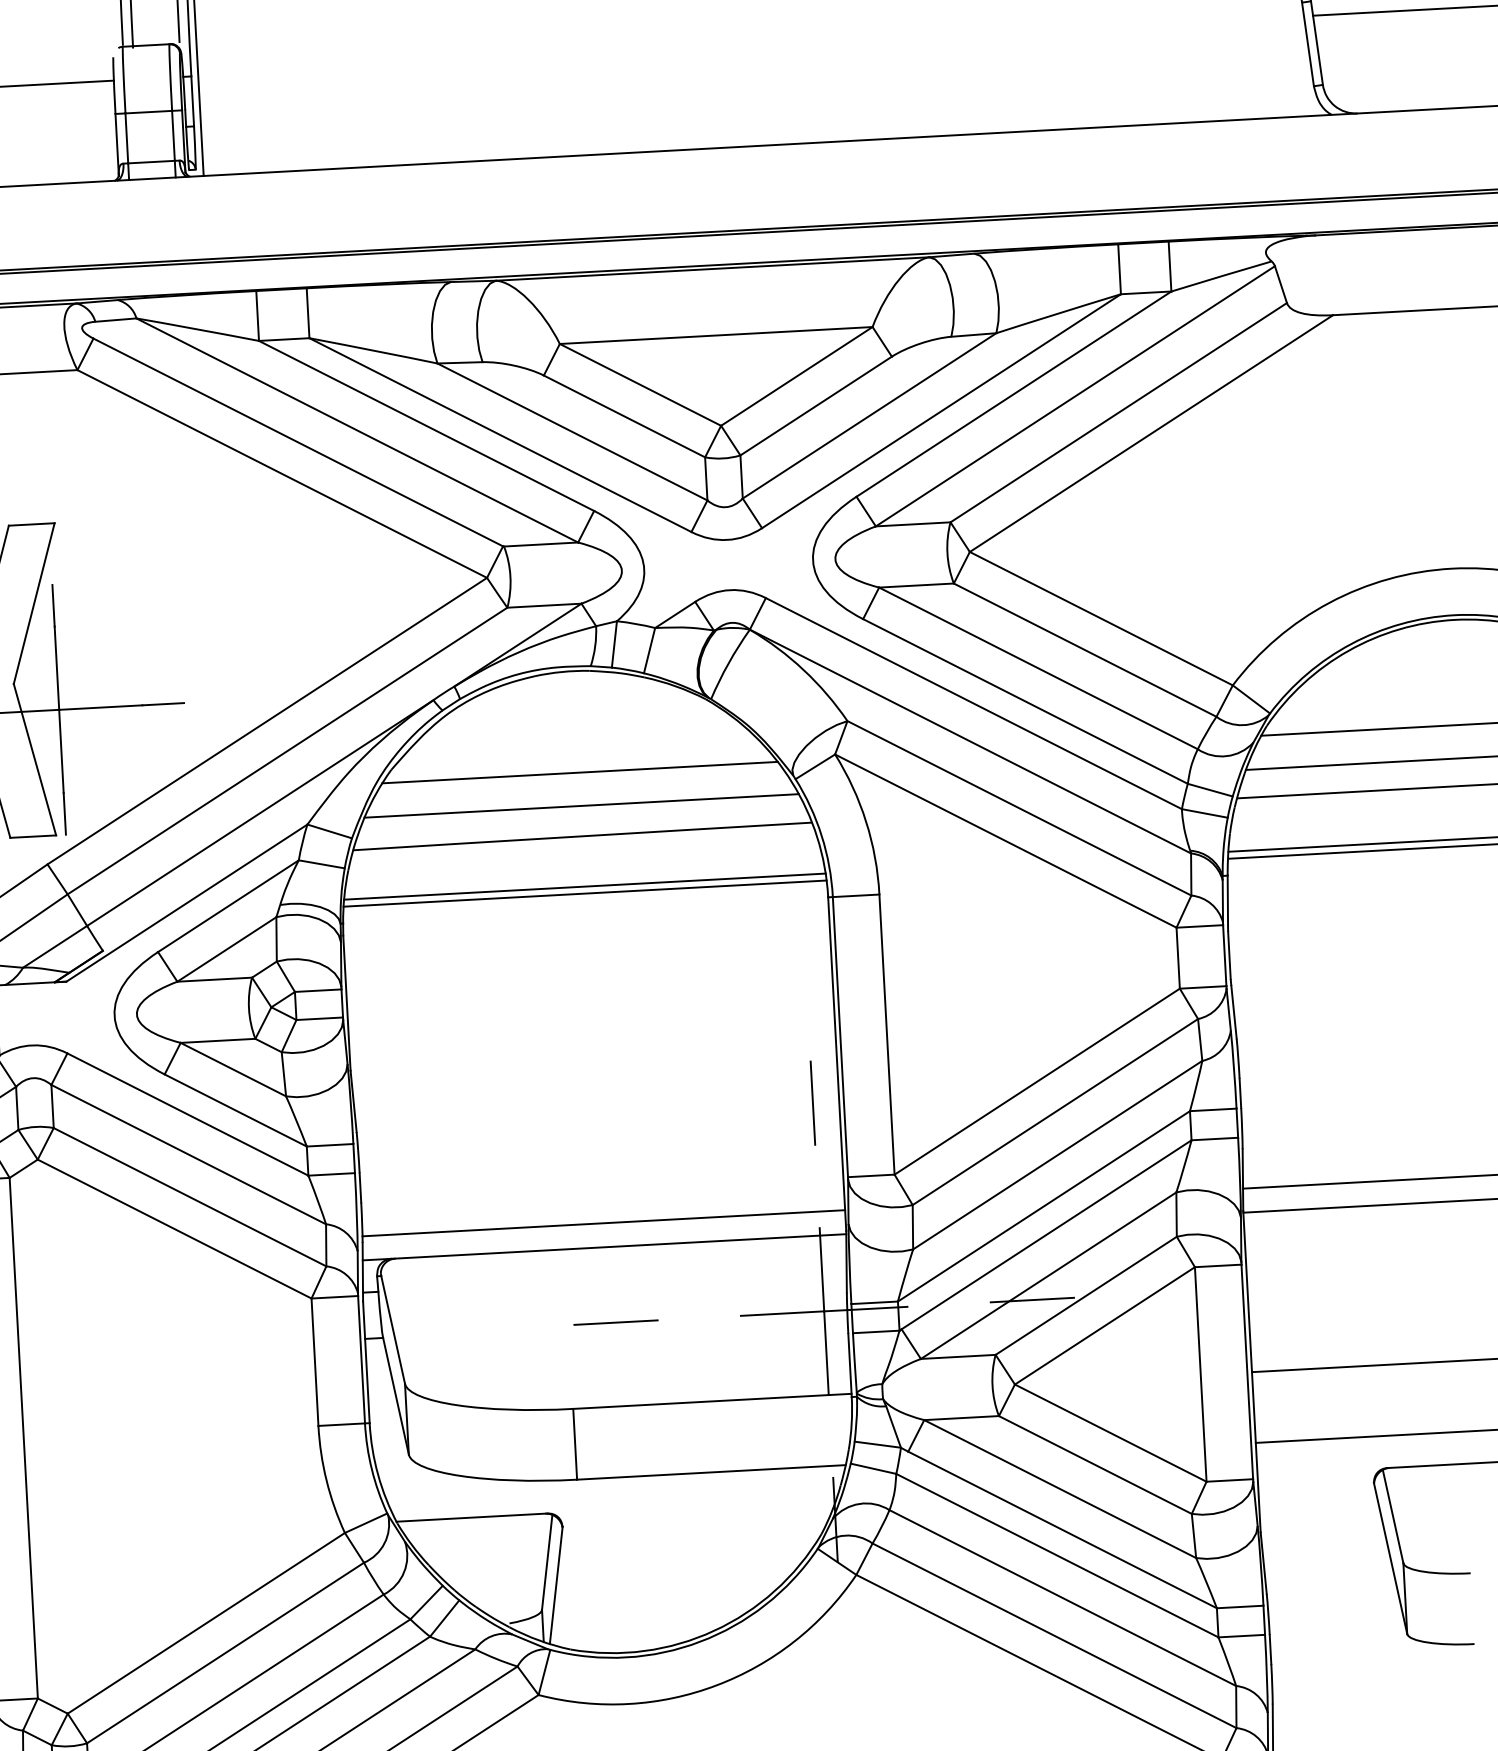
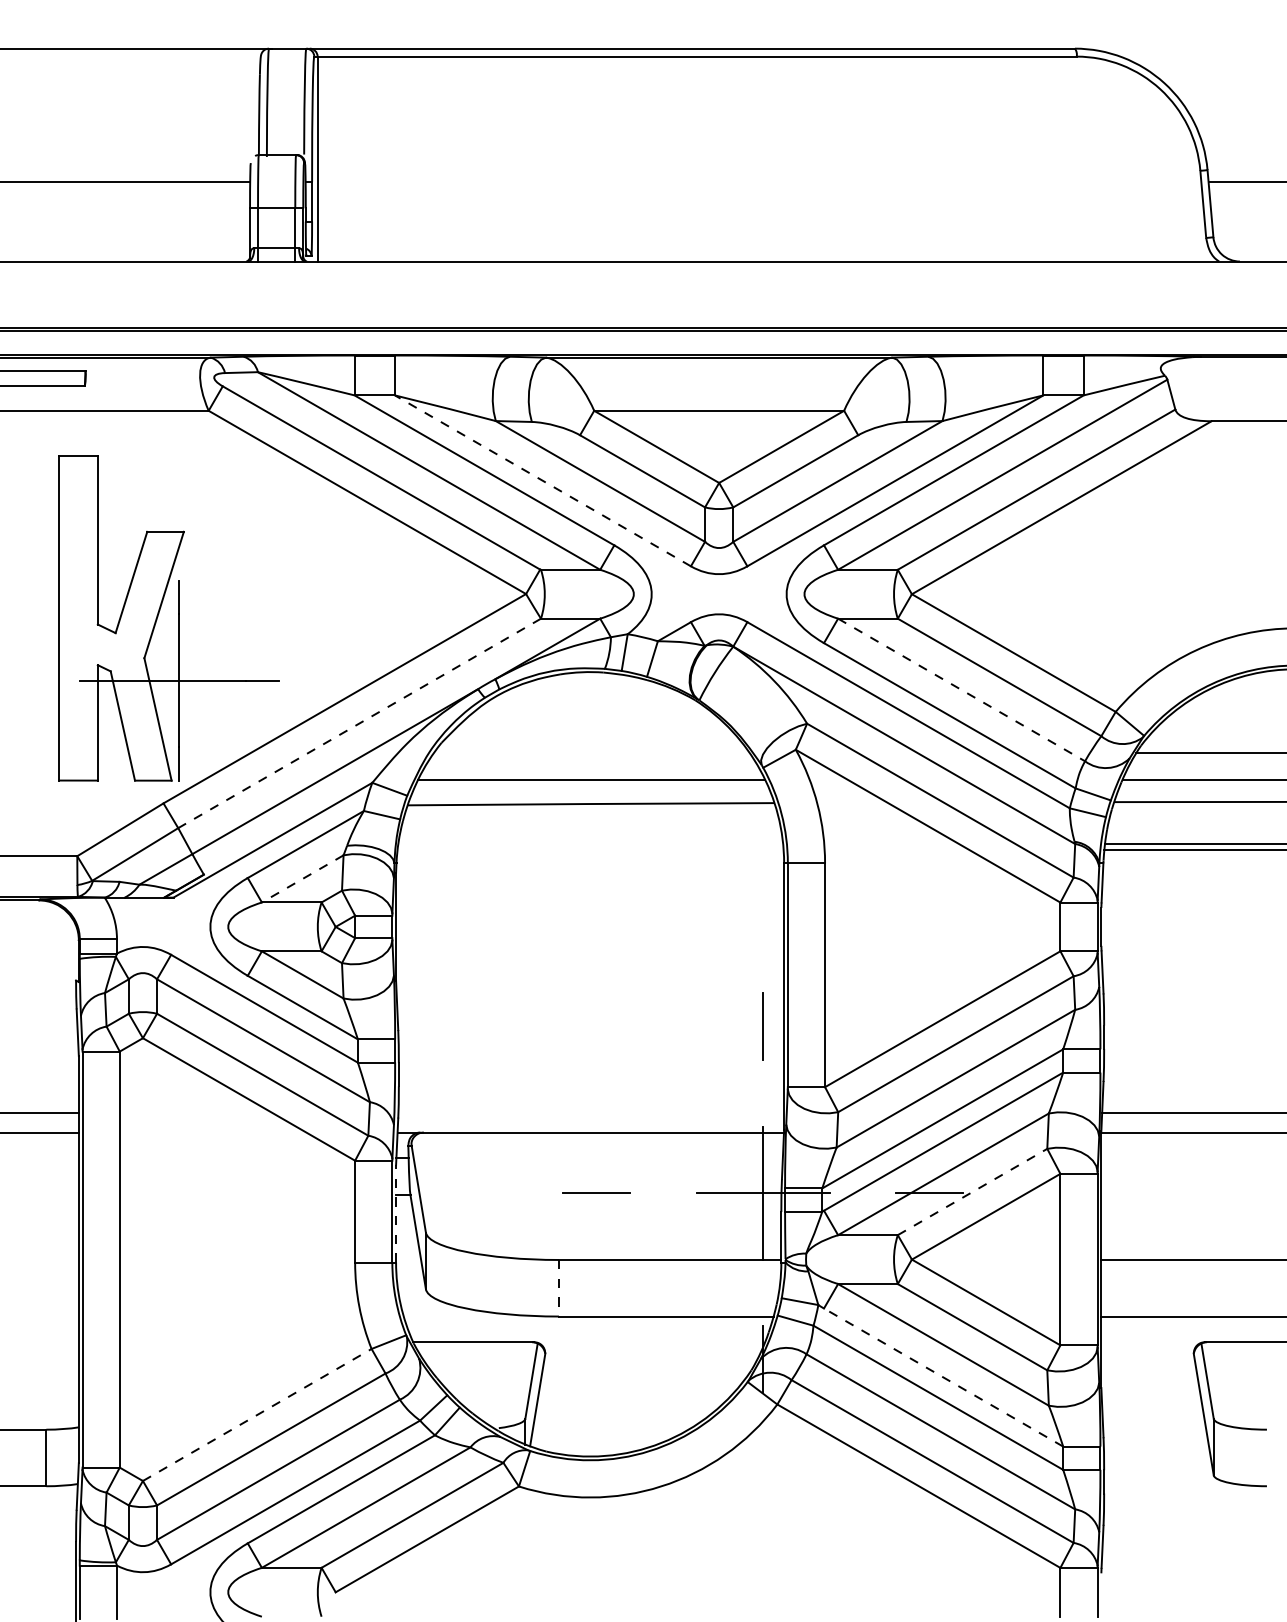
line: (499, 434) -> (542, 480), solid -> dashed
line: (1038, 667) -> (961, 689), solid -> dashed
line: (287, 751) -> (359, 723), solid -> dashed
line: (579, 772) -> (591, 753), removed
line: (584, 886) -> (590, 844), removed
line: (584, 893) -> (590, 849), removed
line: (226, 950) -> (302, 879), solid -> dashed
line: (604, 1223) -> (591, 1113), removed
line: (1086, 1295) -> (972, 1191), solid -> dashed
line: (366, 1361) -> (396, 1213), solid -> dashed
line: (574, 1444) -> (558, 1288), solid -> dashed
line: (1062, 1529) -> (943, 1377), solid -> dashed
line: (206, 1622) -> (257, 1414), solid -> dashed

